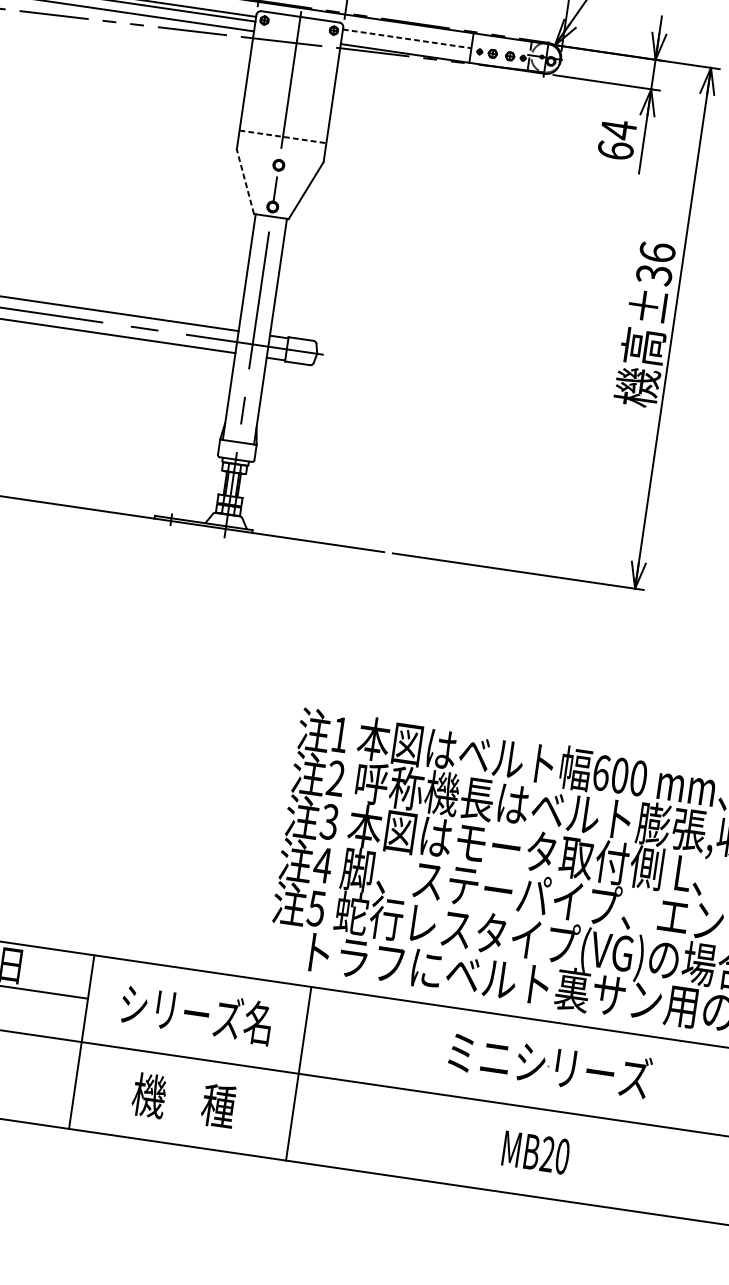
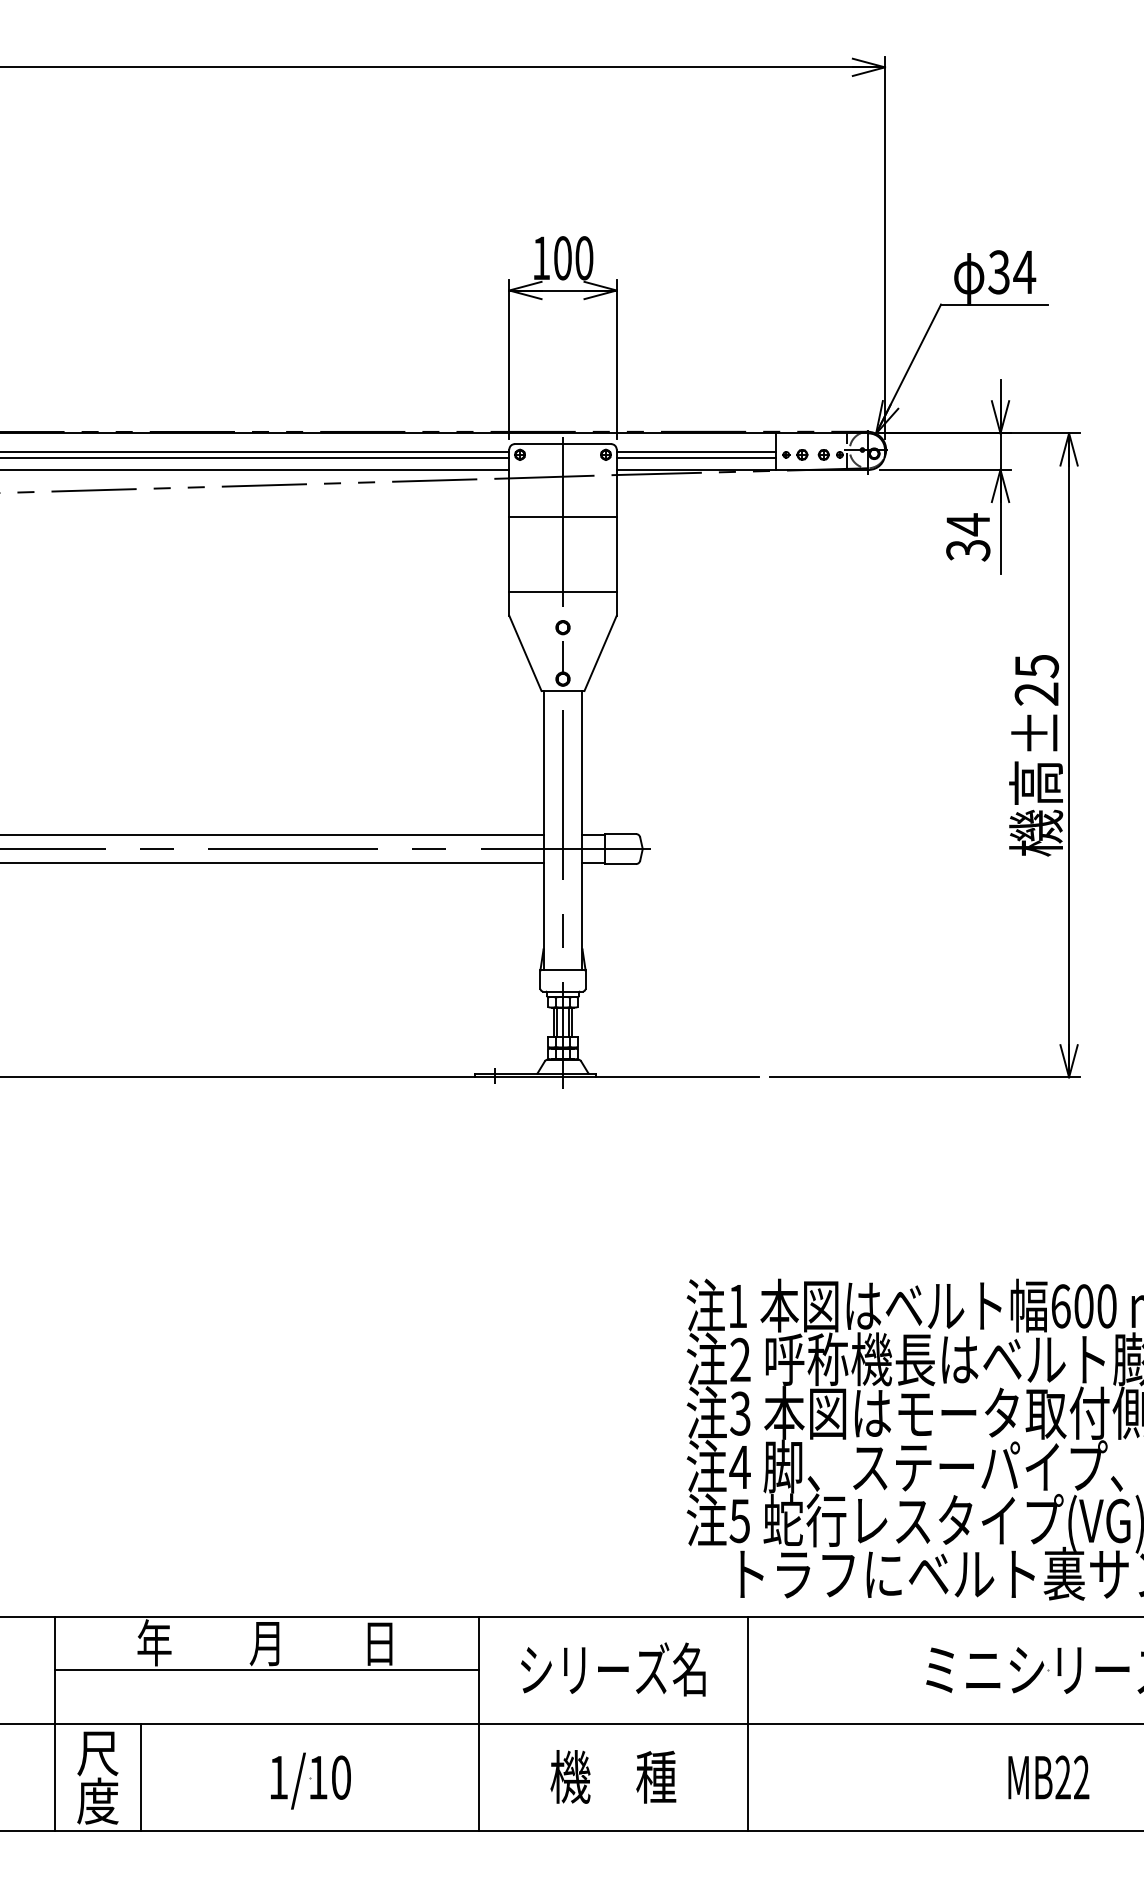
line: (407, 38) -> (696, 451), dashed -> solid
line: (406, 43) -> (695, 457), added
line: (291, 76) -> (562, 517), added
line: (283, 136) -> (563, 592), dashed -> solid
text: (615, 150) -> (968, 550), 64 -> 34
line: (245, 181) -> (525, 653), dashed -> solid
text: (655, 263) -> (1036, 680), ±36 -> ±25
text: (562, 1156) -> (1081, 1777), MB20 -> MB22

